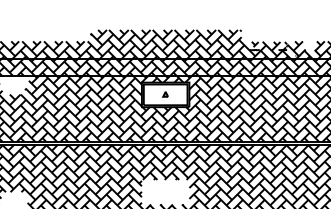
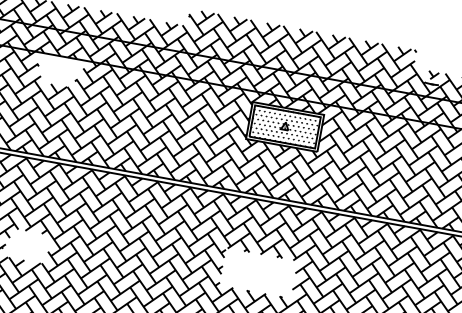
hatch: (164, 94) -> (283, 126), added

